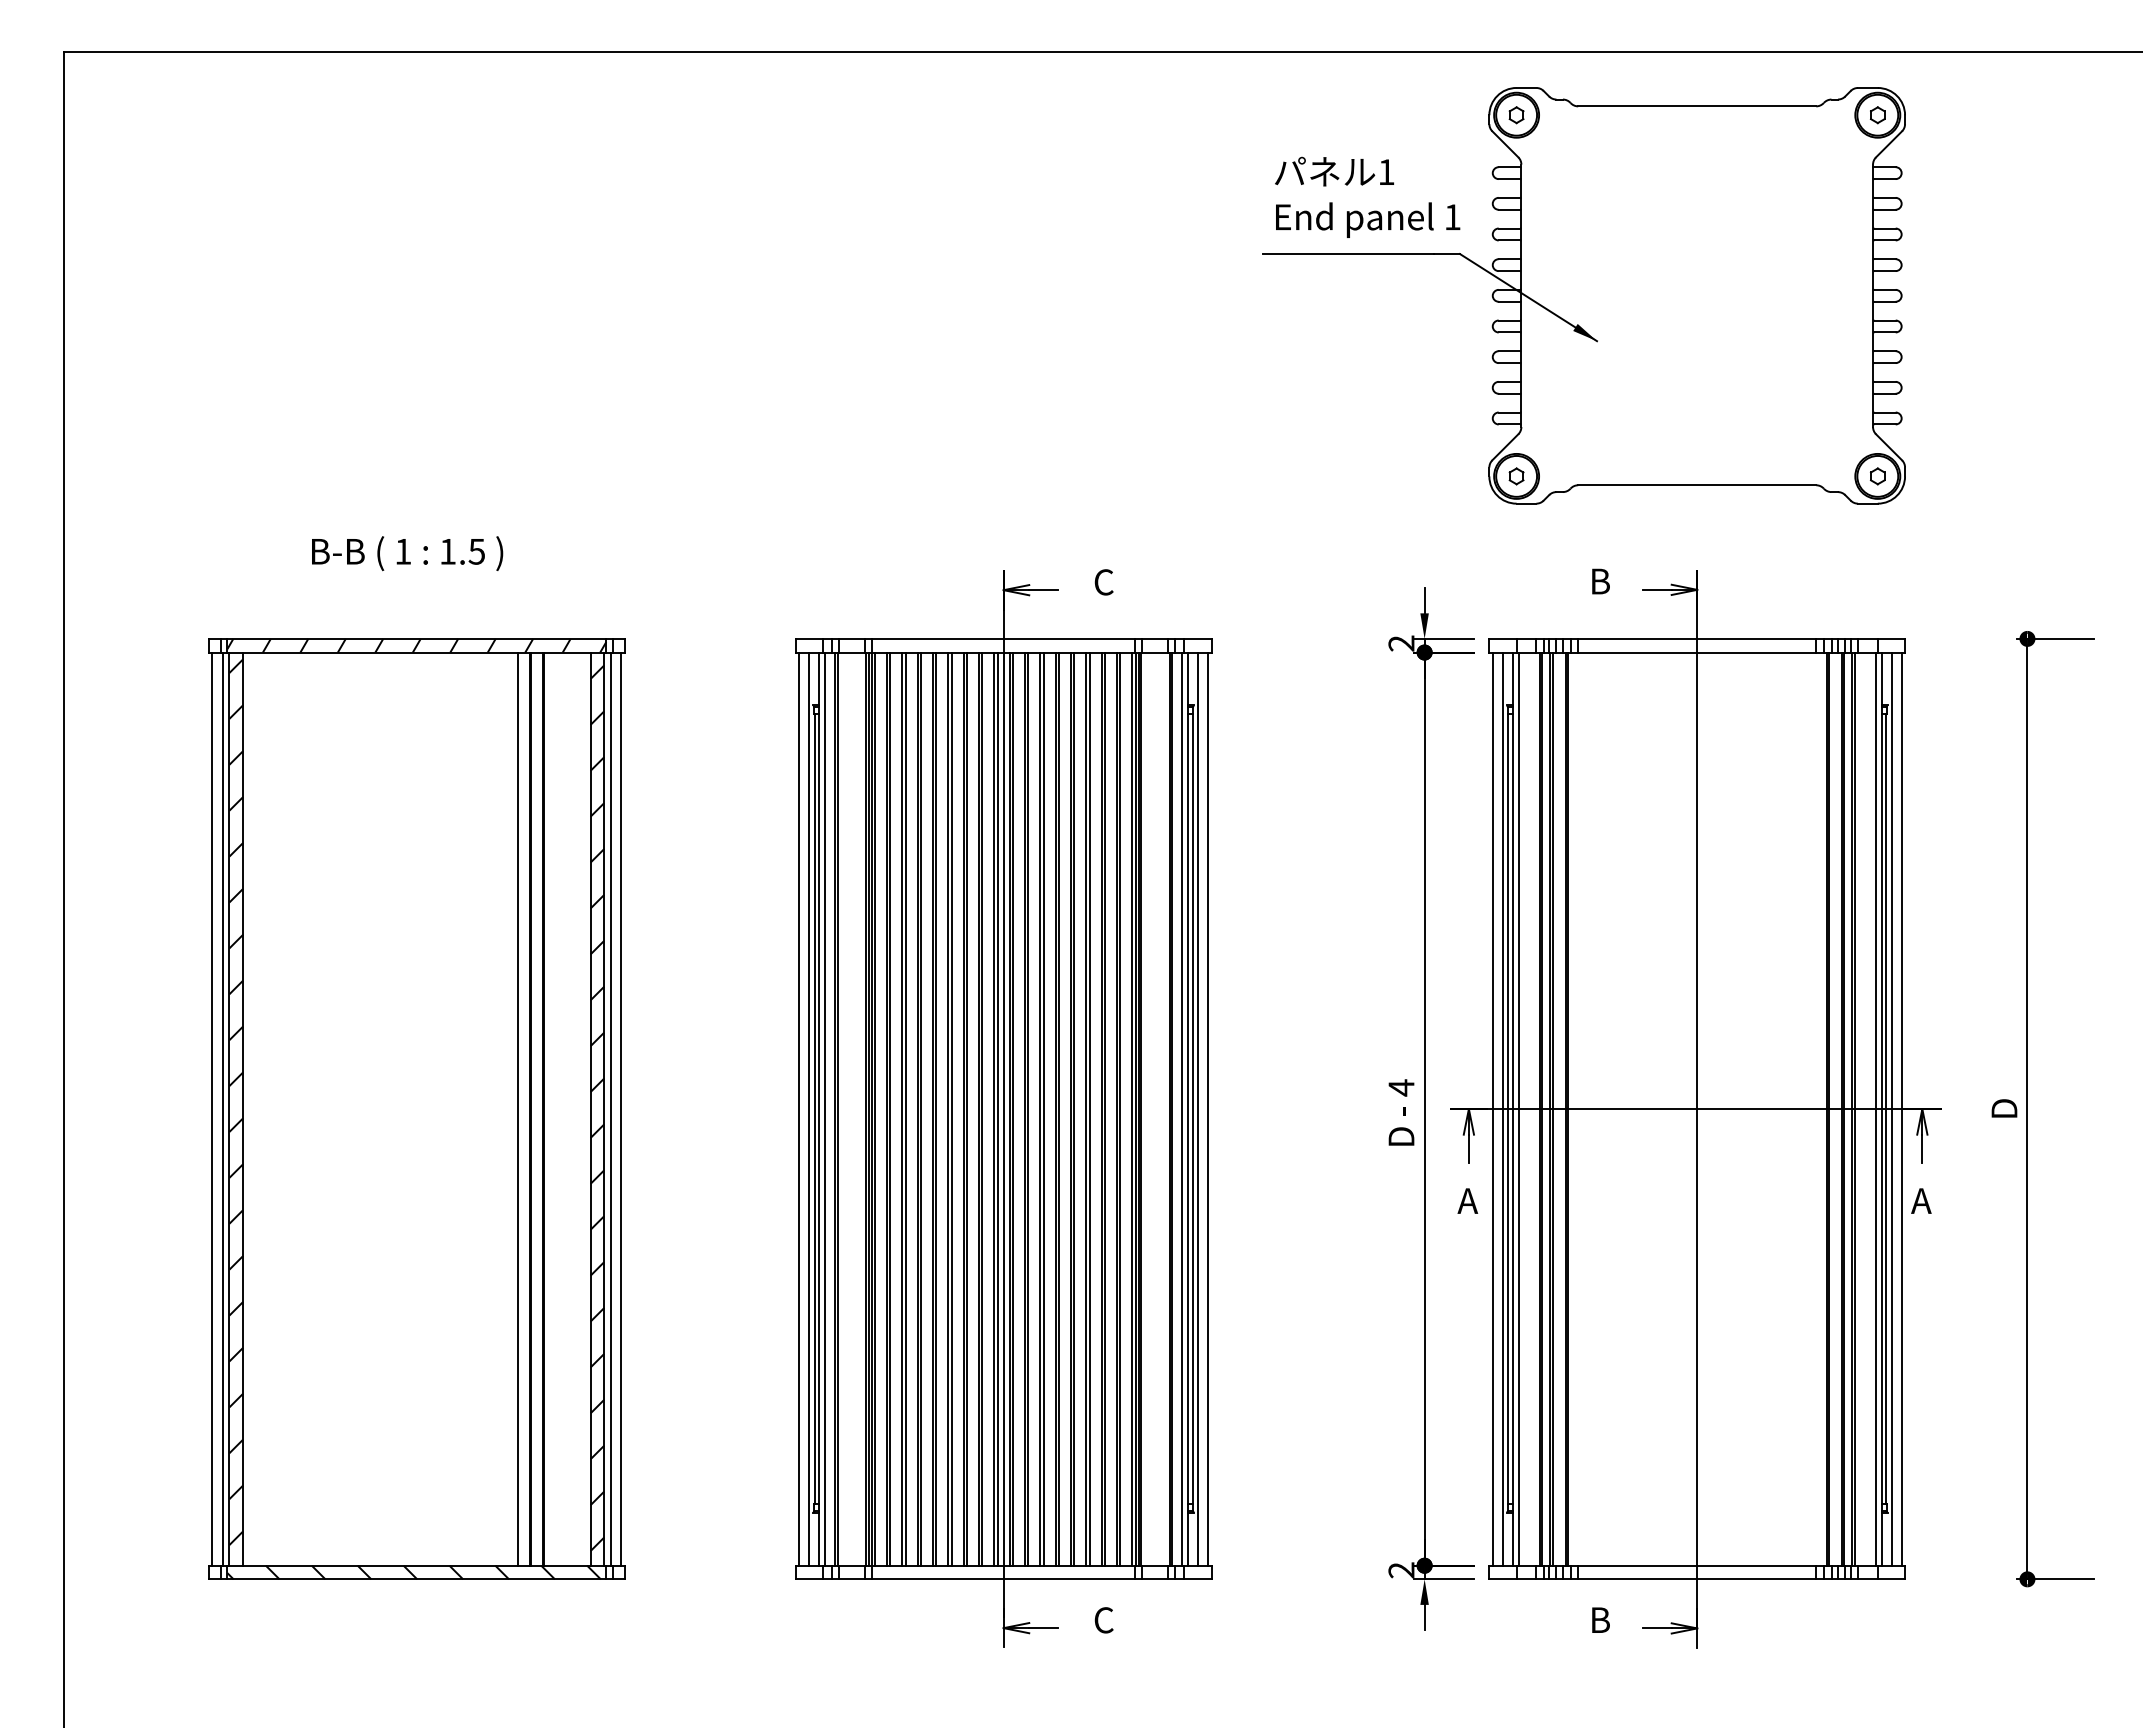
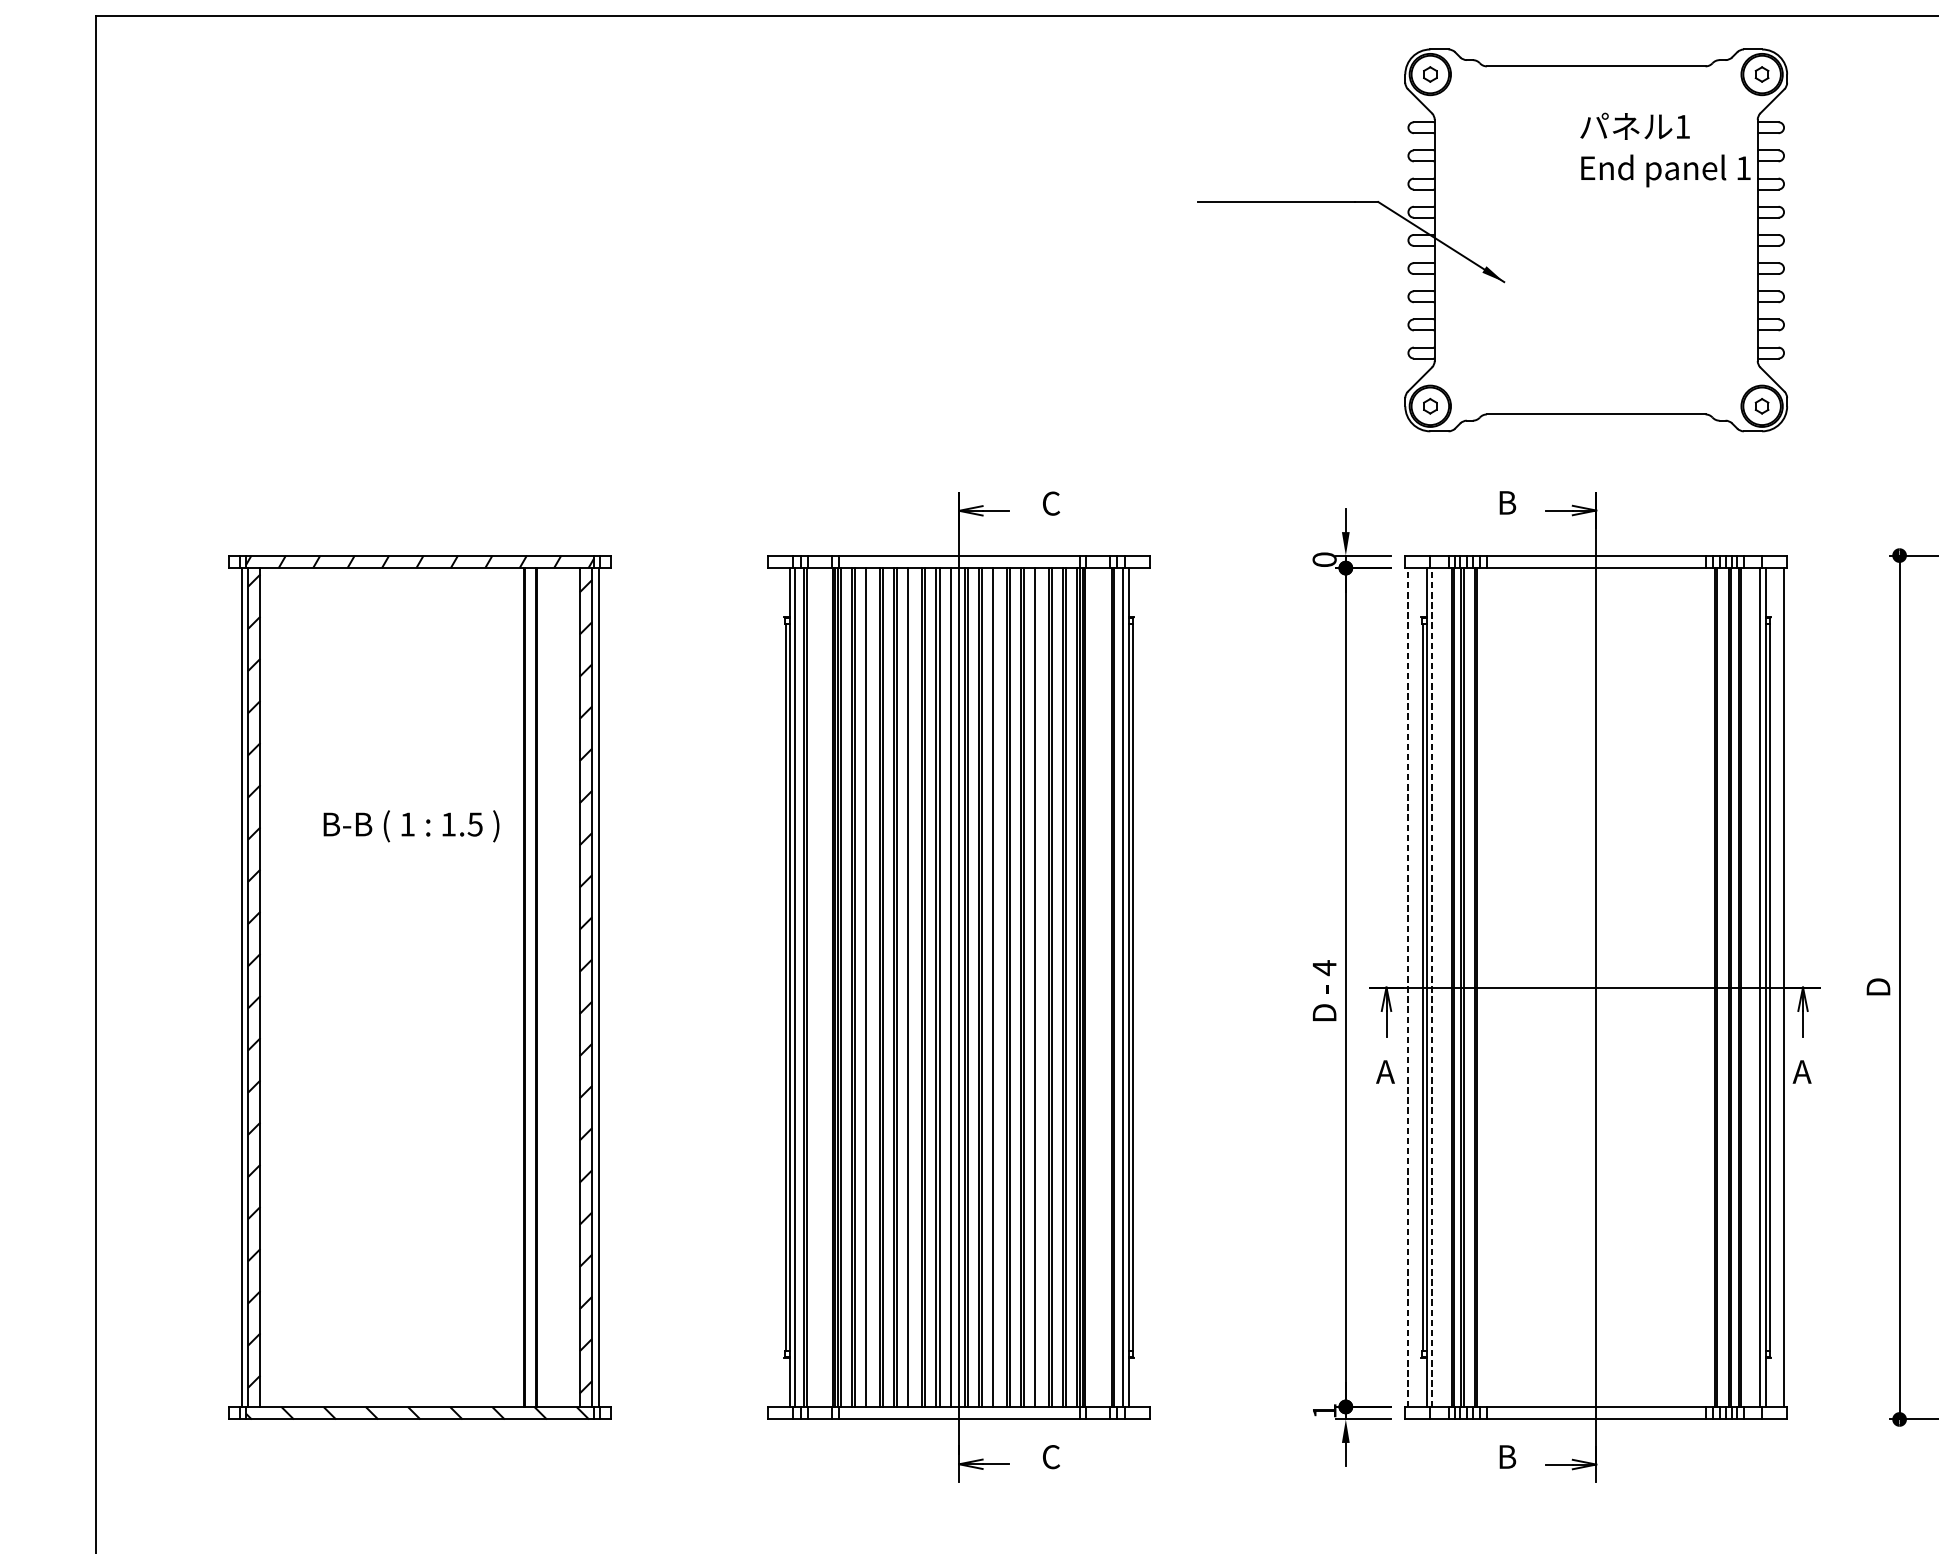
text: (1367, 196) -> (1665, 149), moved
text: (407, 553) -> (411, 826), moved
text: (1401, 643) -> (1324, 559), 2 -> 0
line: (212, 1108) -> (232, 986), removed
line: (517, 1108) -> (512, 986), removed
line: (621, 1108) -> (608, 986), removed
line: (799, 1108) -> (771, 986), removed
line: (809, 1108) -> (780, 986), removed
line: (905, 1108) -> (868, 986), removed
line: (951, 1108) -> (911, 986), removed
line: (997, 1108) -> (953, 986), removed
line: (1043, 1108) -> (995, 986), removed
line: (1089, 1108) -> (1037, 986), removed
line: (1198, 1108) -> (1138, 986), removed
line: (1208, 1108) -> (1147, 986), removed
line: (1502, 1108) -> (1417, 986), removed
line: (1891, 1108) -> (1774, 986), removed
line: (1492, 1109) -> (1408, 987), solid -> dashed
line: (1518, 1109) -> (1432, 987), solid -> dashed
text: (1401, 1570) -> (1324, 1411), 2 -> 1

